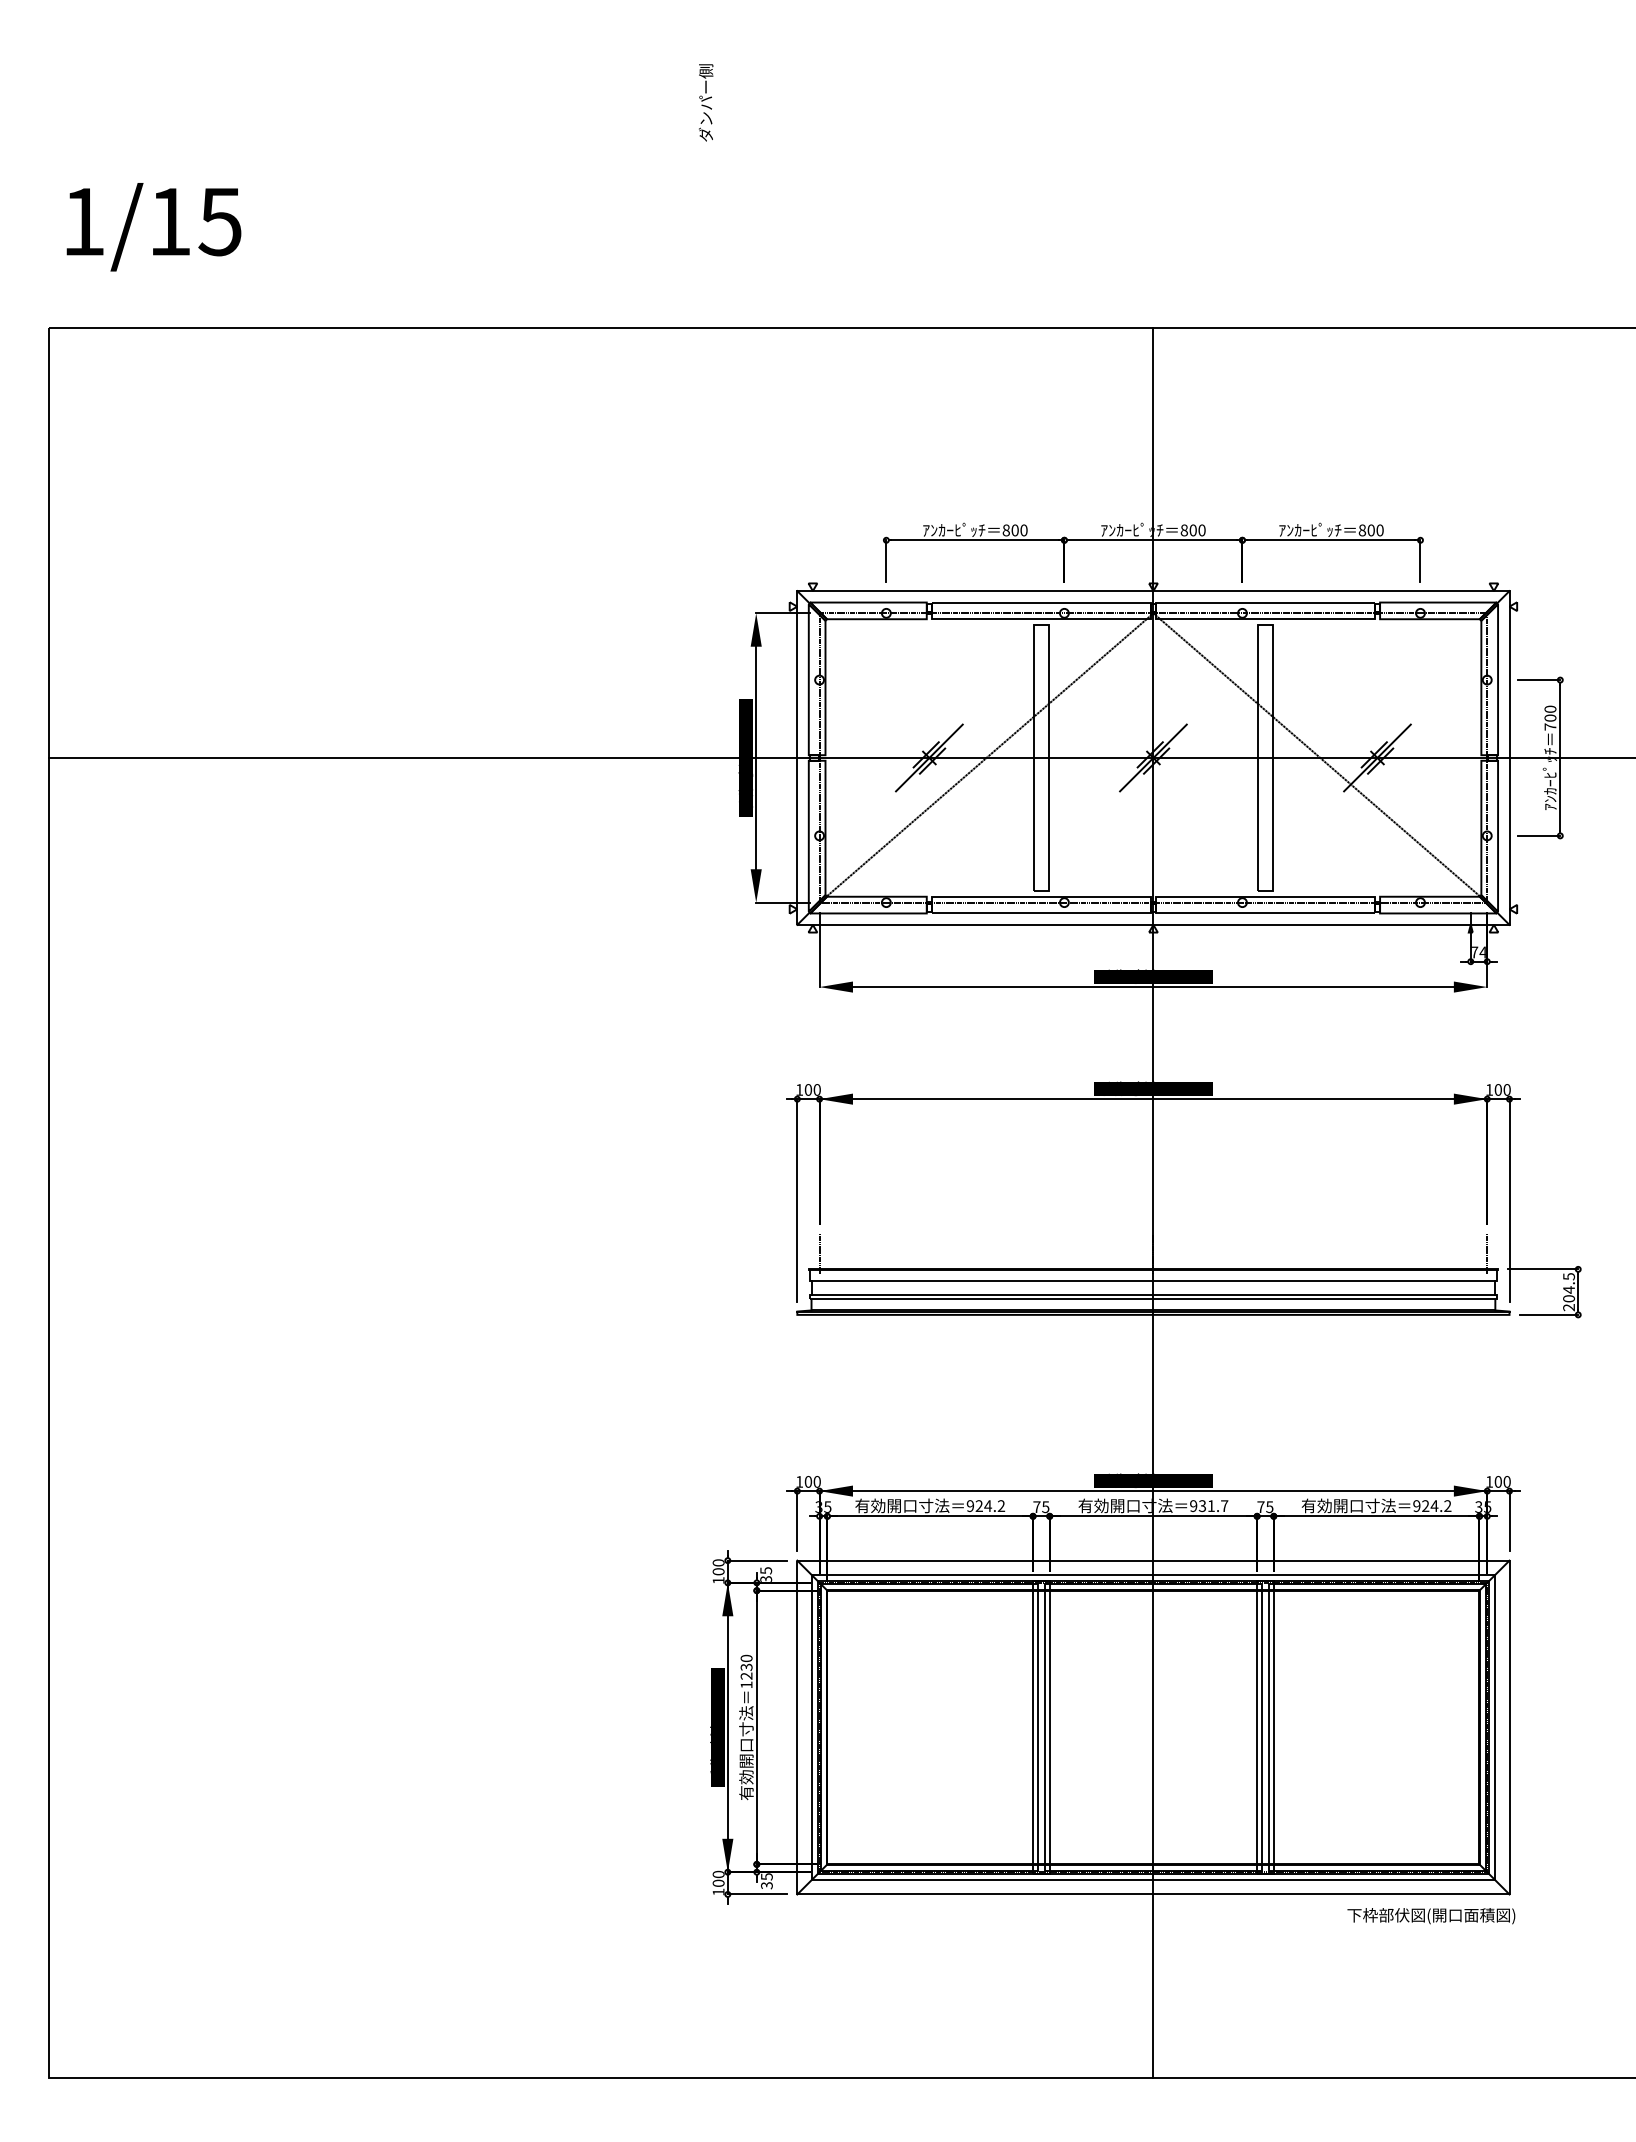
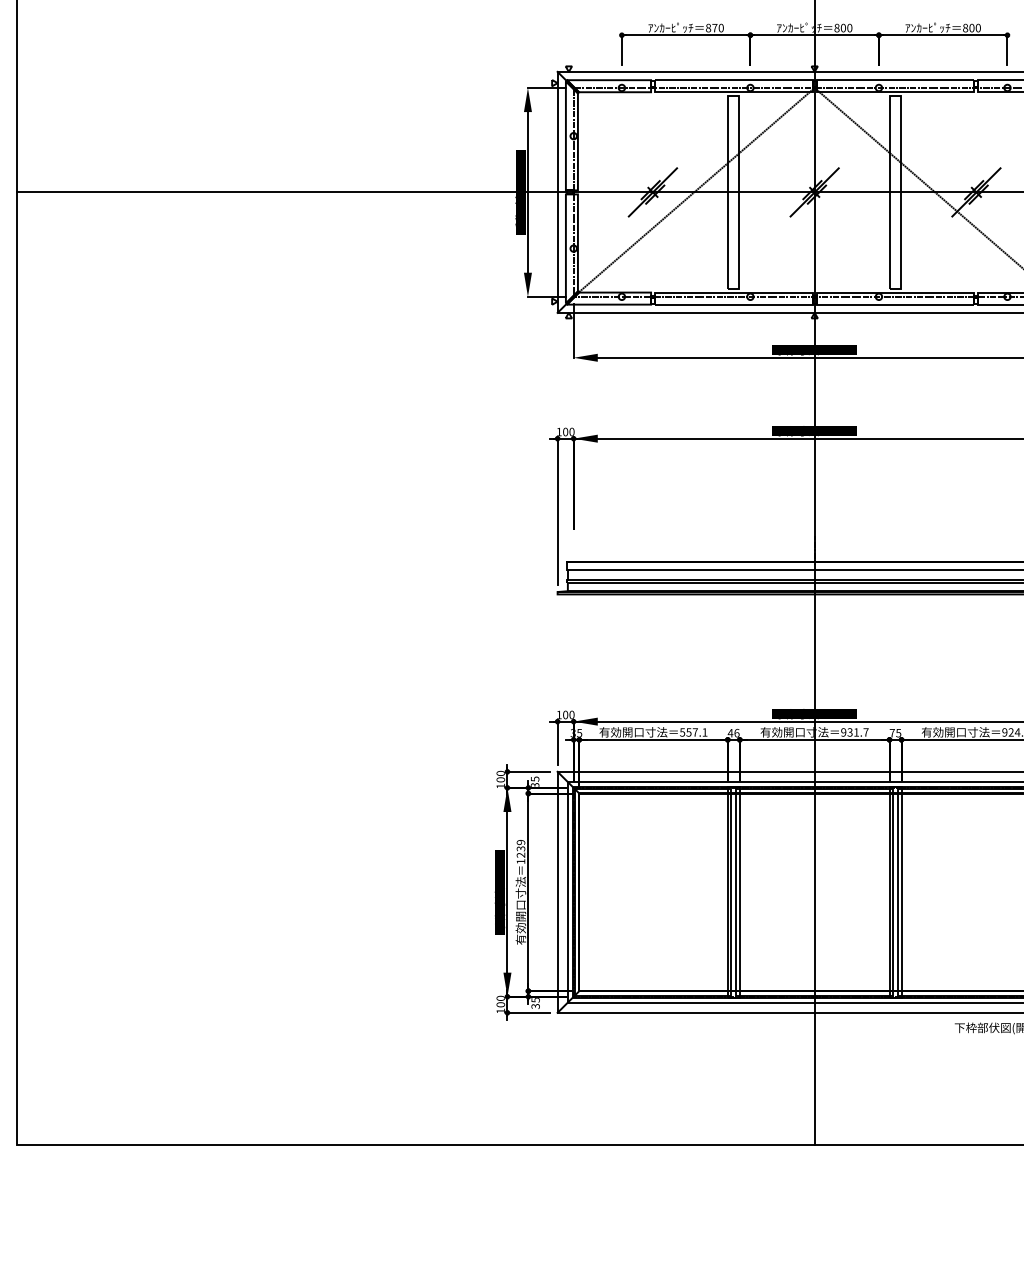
text: (1014, 530) -> (714, 28), 800 -> 870
line: (819, 1253) -> (573, 550), removed
text: (985, 1506) -> (693, 732), 924.2 -> 557.1
text: (1041, 1507) -> (733, 733), 75 -> 46
text: (746, 1658) -> (520, 842), 1230 -> 1239

